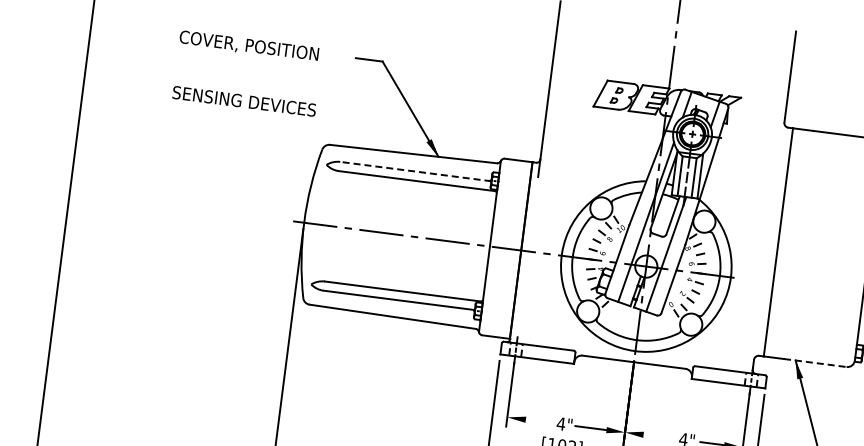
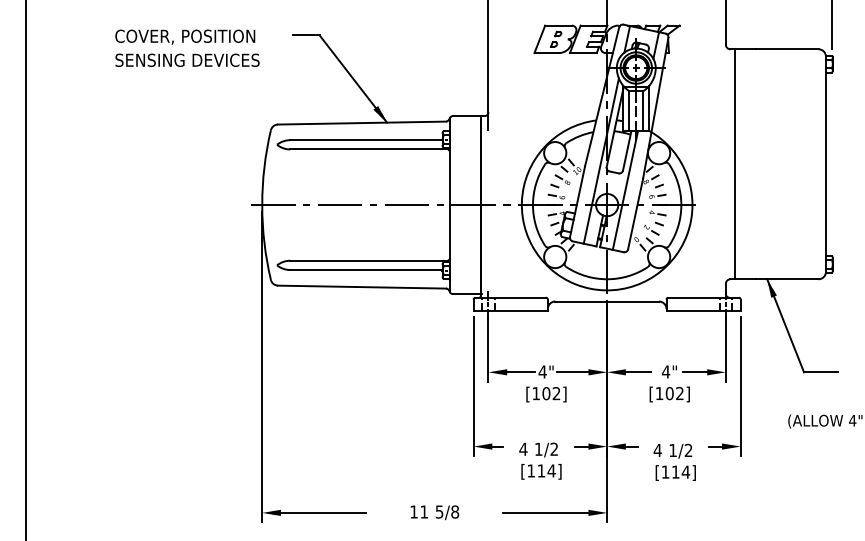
text: (244, 100) -> (187, 59), moved
line: (415, 171) -> (366, 140), dashed -> solid
line: (815, 363) -> (787, 279), dashed -> solid
line: (540, 421) -> (521, 372), added
line: (655, 436) -> (637, 372), added

